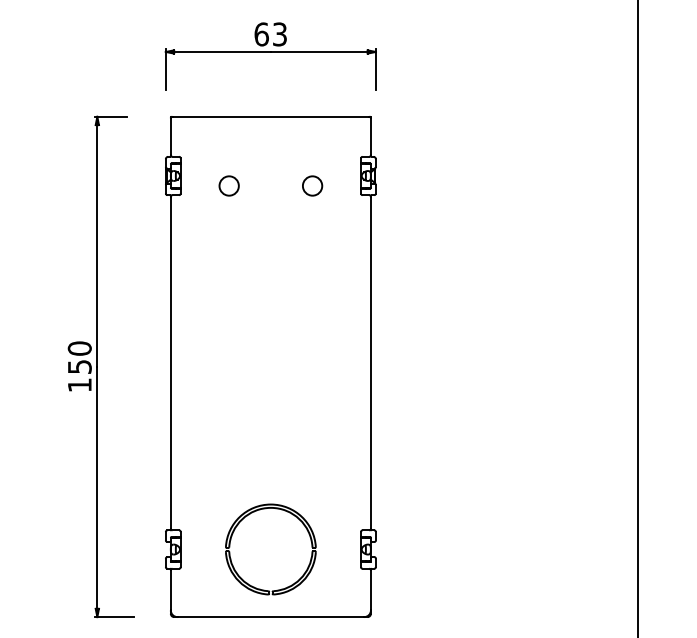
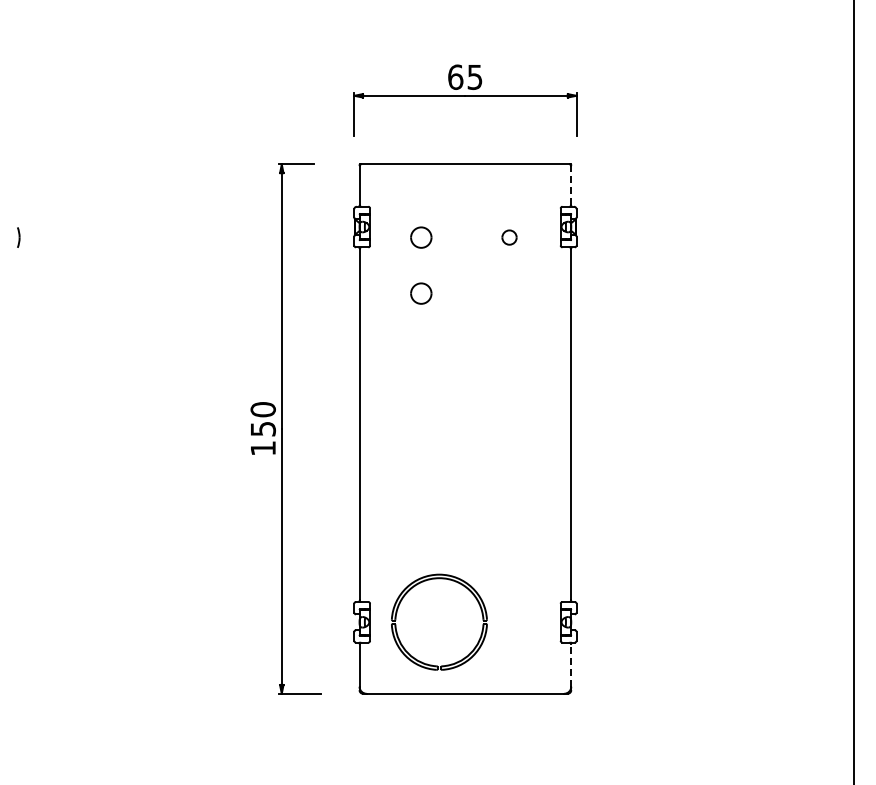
text: (280, 33) -> (475, 76), 63 -> 65
line: (371, 136) -> (571, 185), solid -> dashed
part: (312, 185) -> (509, 237), size x0.7
part: (229, 238) -> (421, 293), added
part: (279, 510) -> (448, 580), moved
line: (371, 590) -> (571, 665), solid -> dashed

